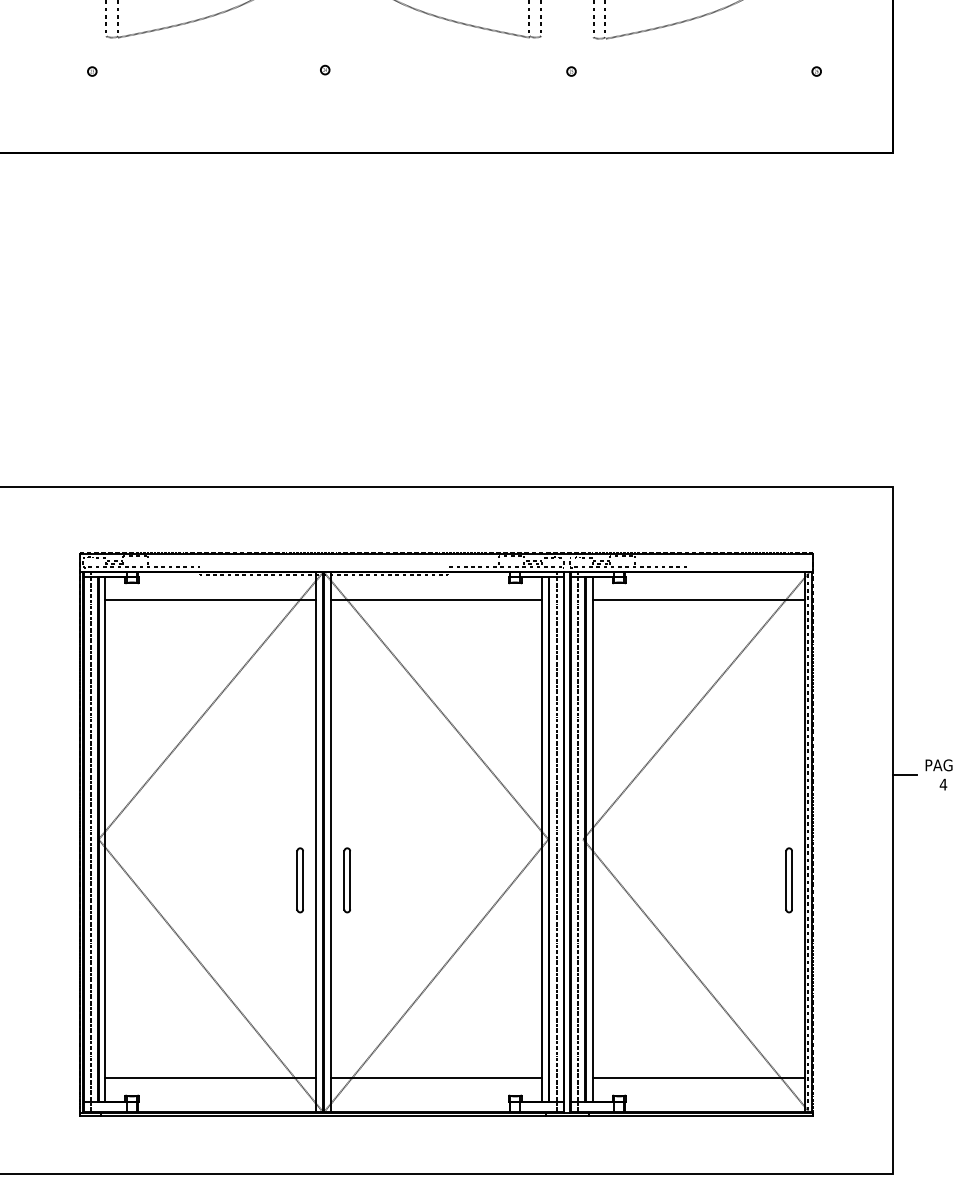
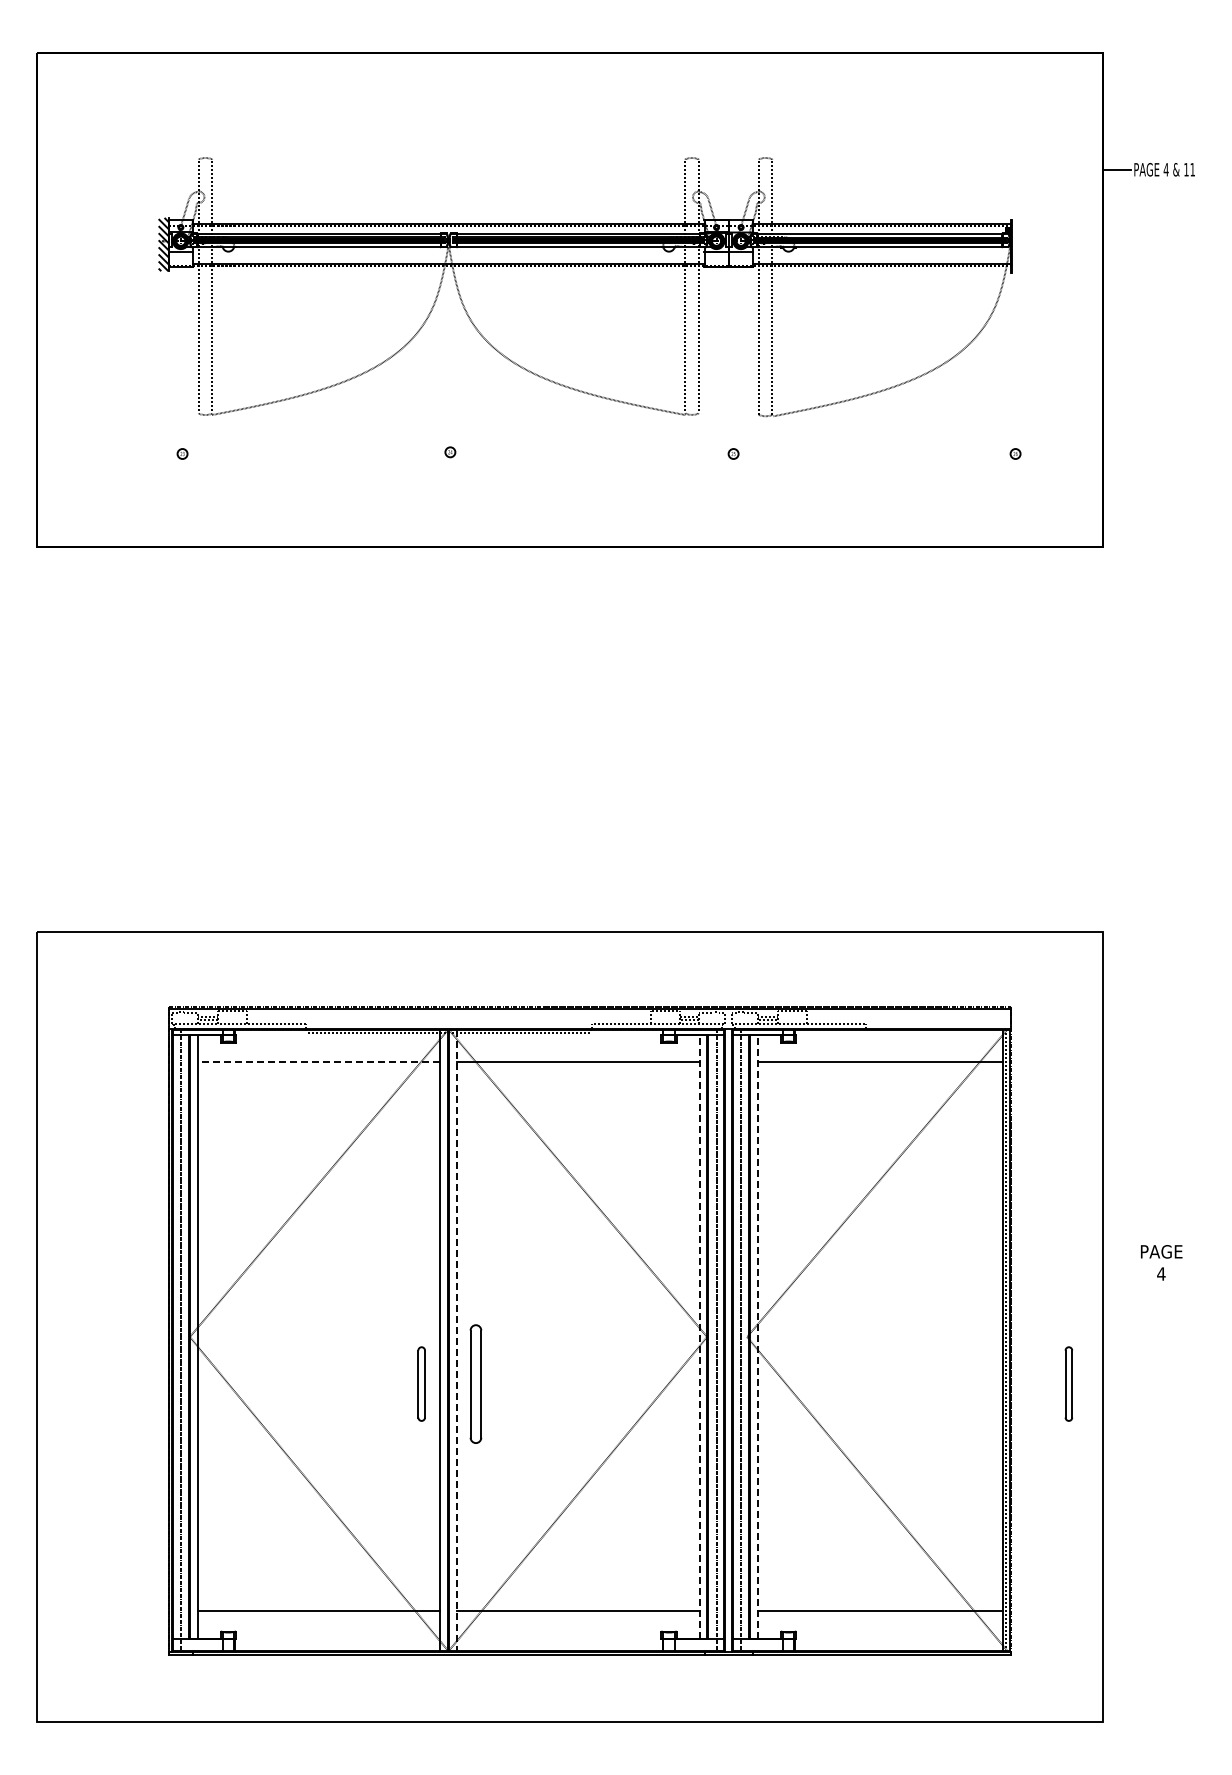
line: (210, 599) -> (318, 1061), solid -> dashed
line: (905, 774) -> (1117, 1262), removed
line: (541, 839) -> (699, 1337), solid -> dashed
line: (592, 839) -> (757, 1337), solid -> dashed
line: (330, 842) -> (456, 1340), solid -> dashed
part: (347, 879) -> (475, 1383), size x1.6
part: (788, 879) -> (1068, 1383), moved

